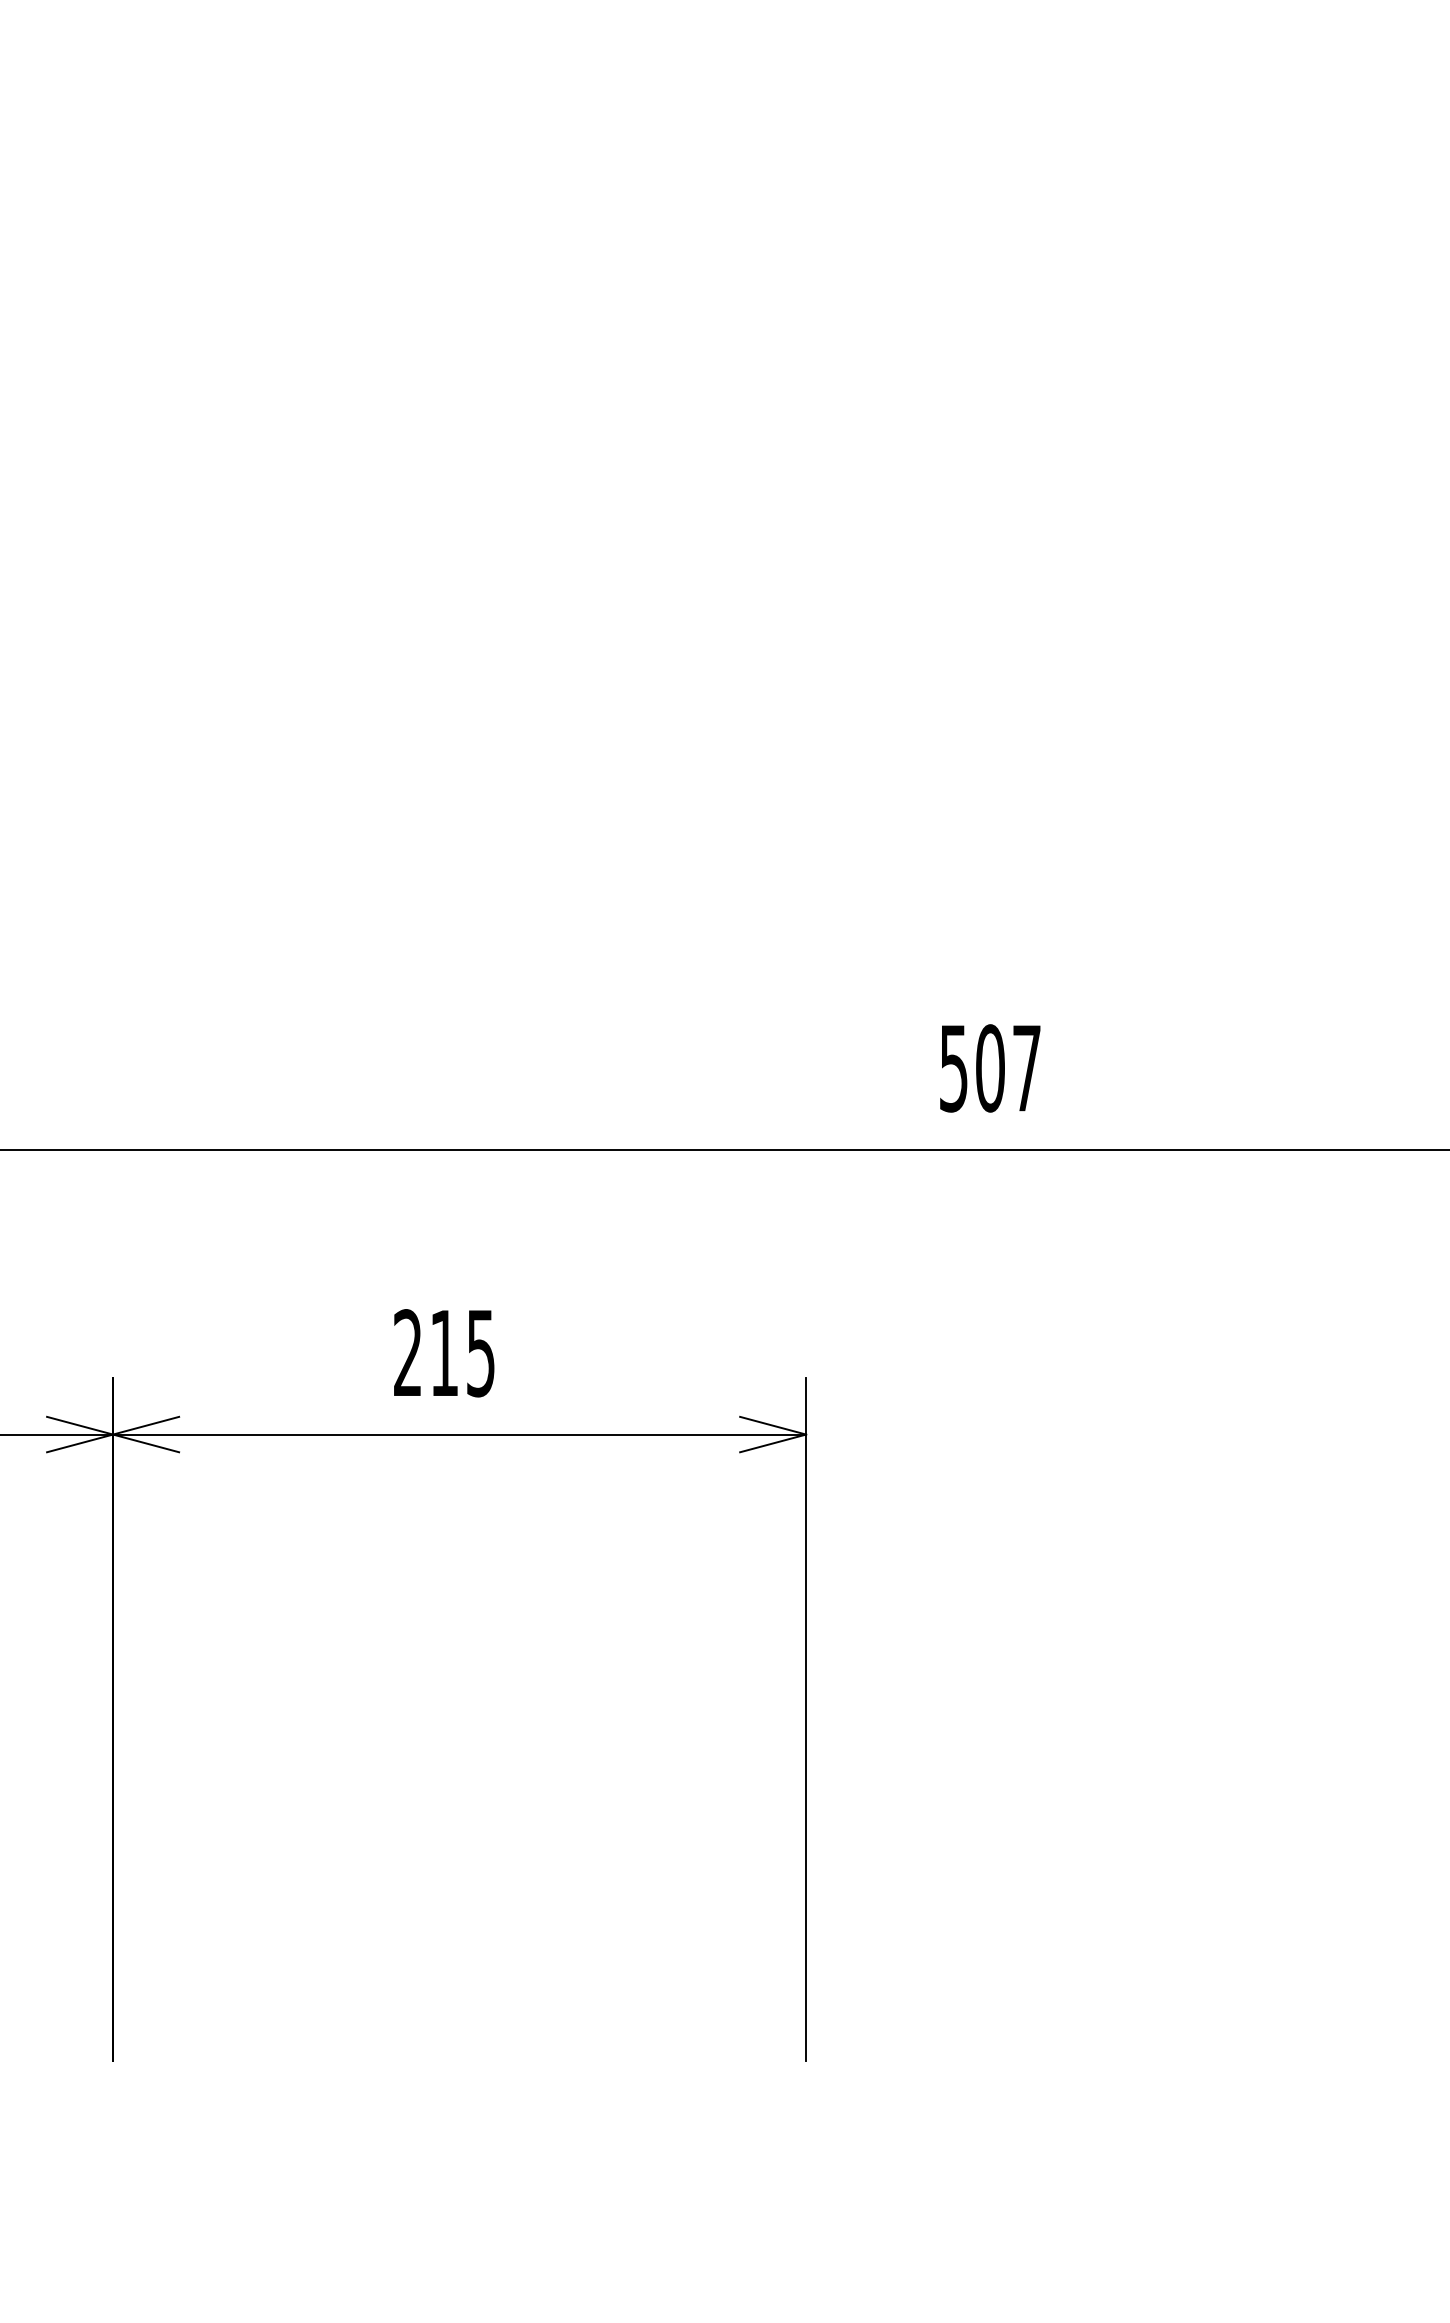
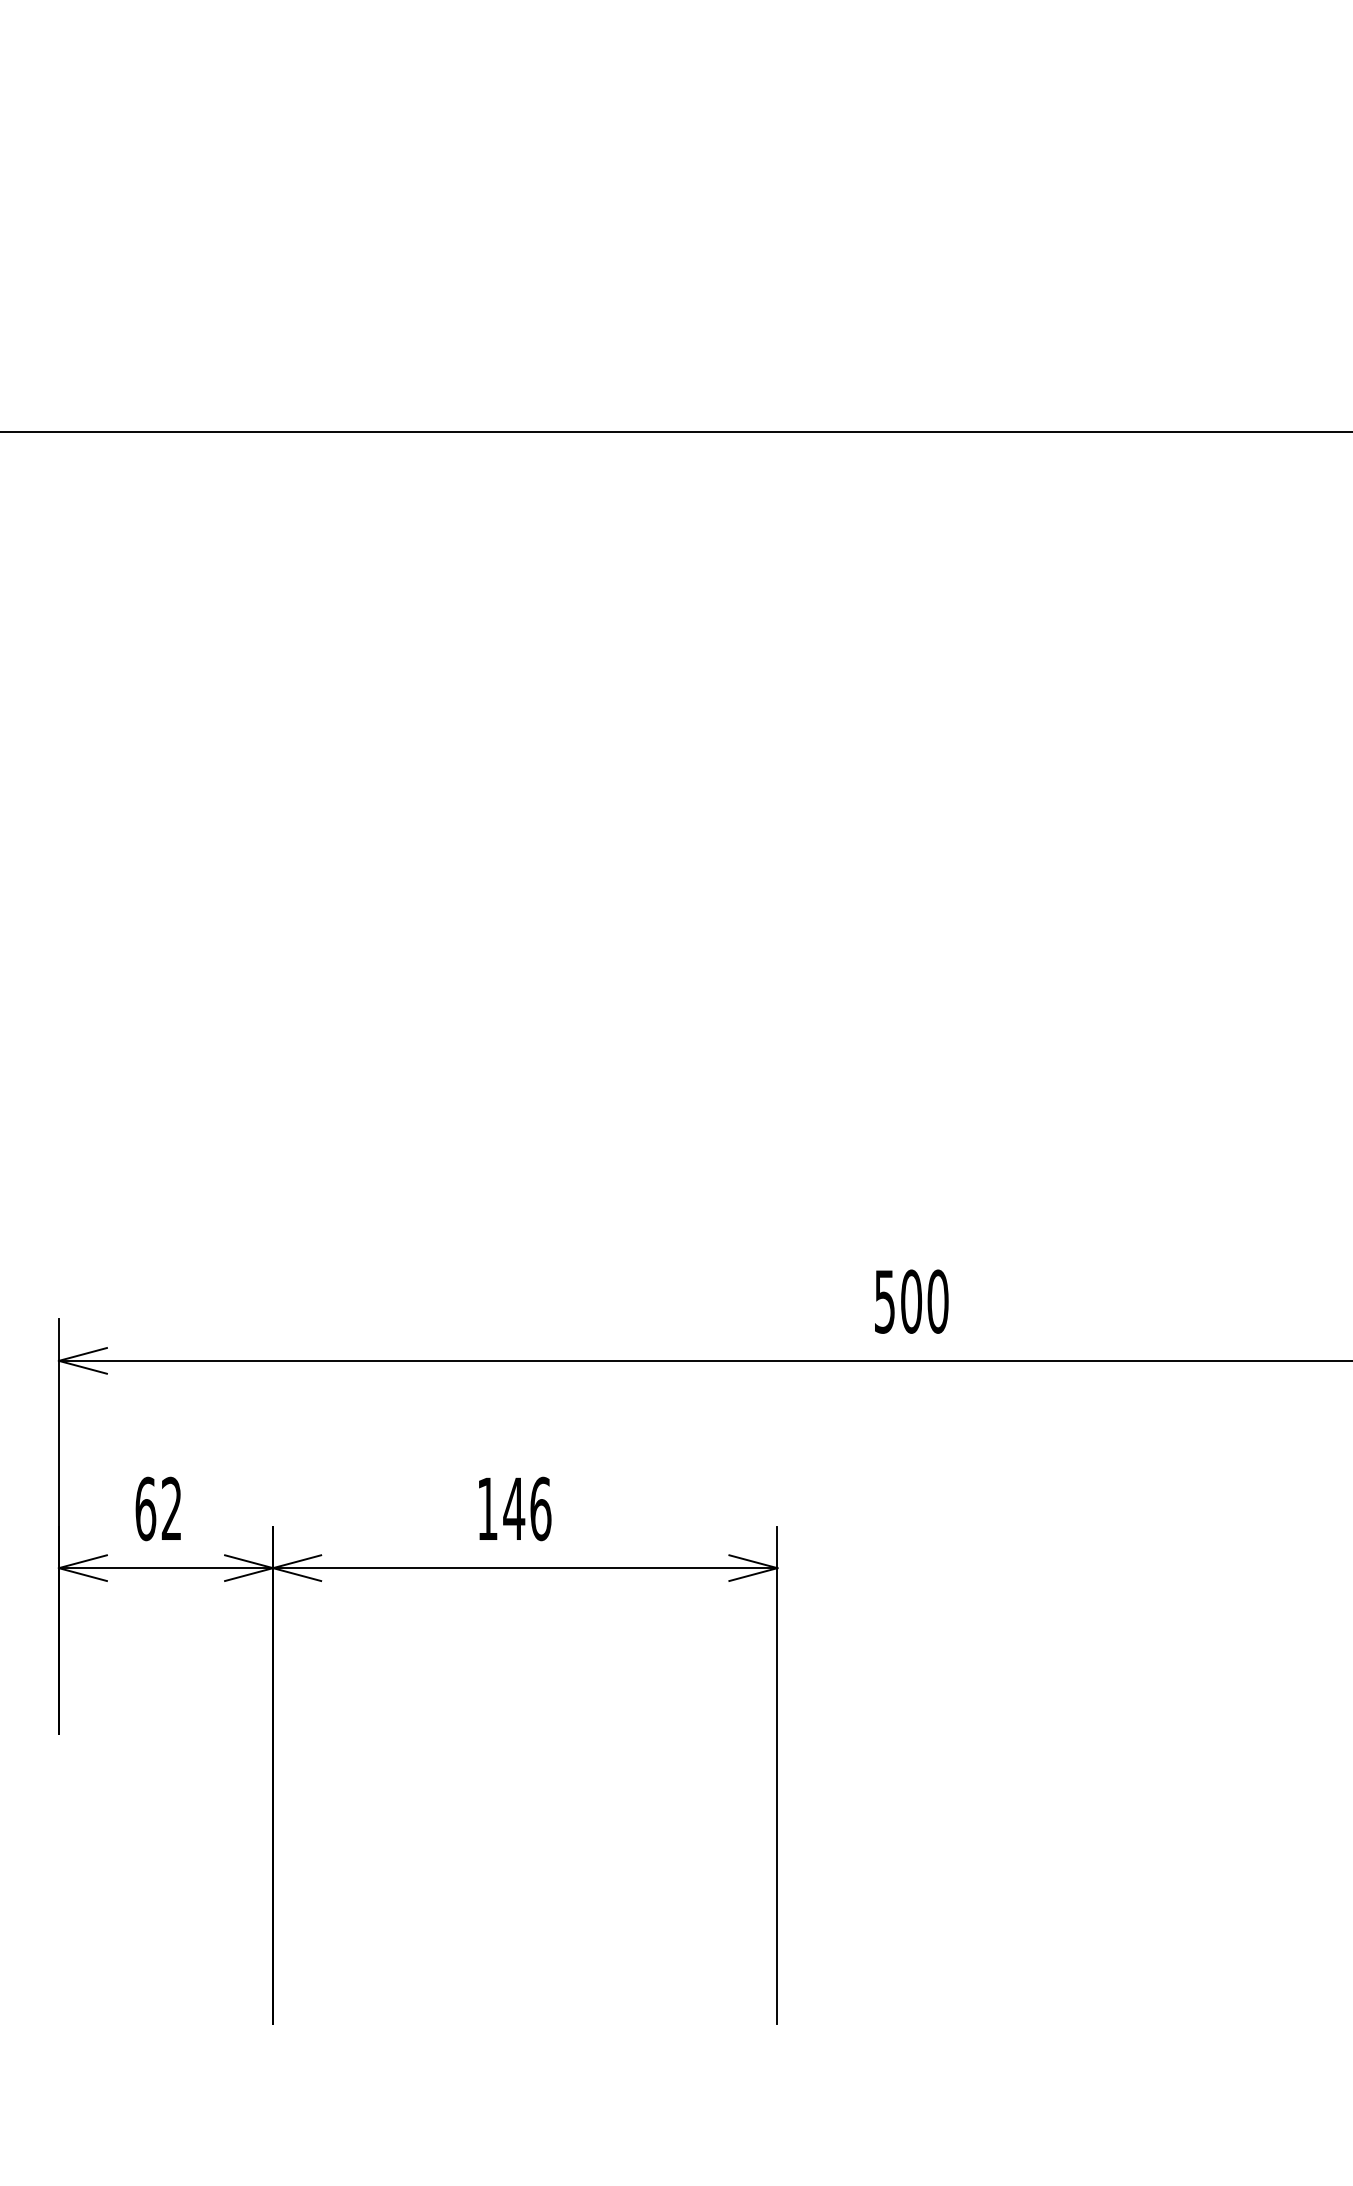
text: (1026, 1068) -> (937, 1301), 507 -> 500
text: (444, 1352) -> (514, 1508), 215 -> 146

